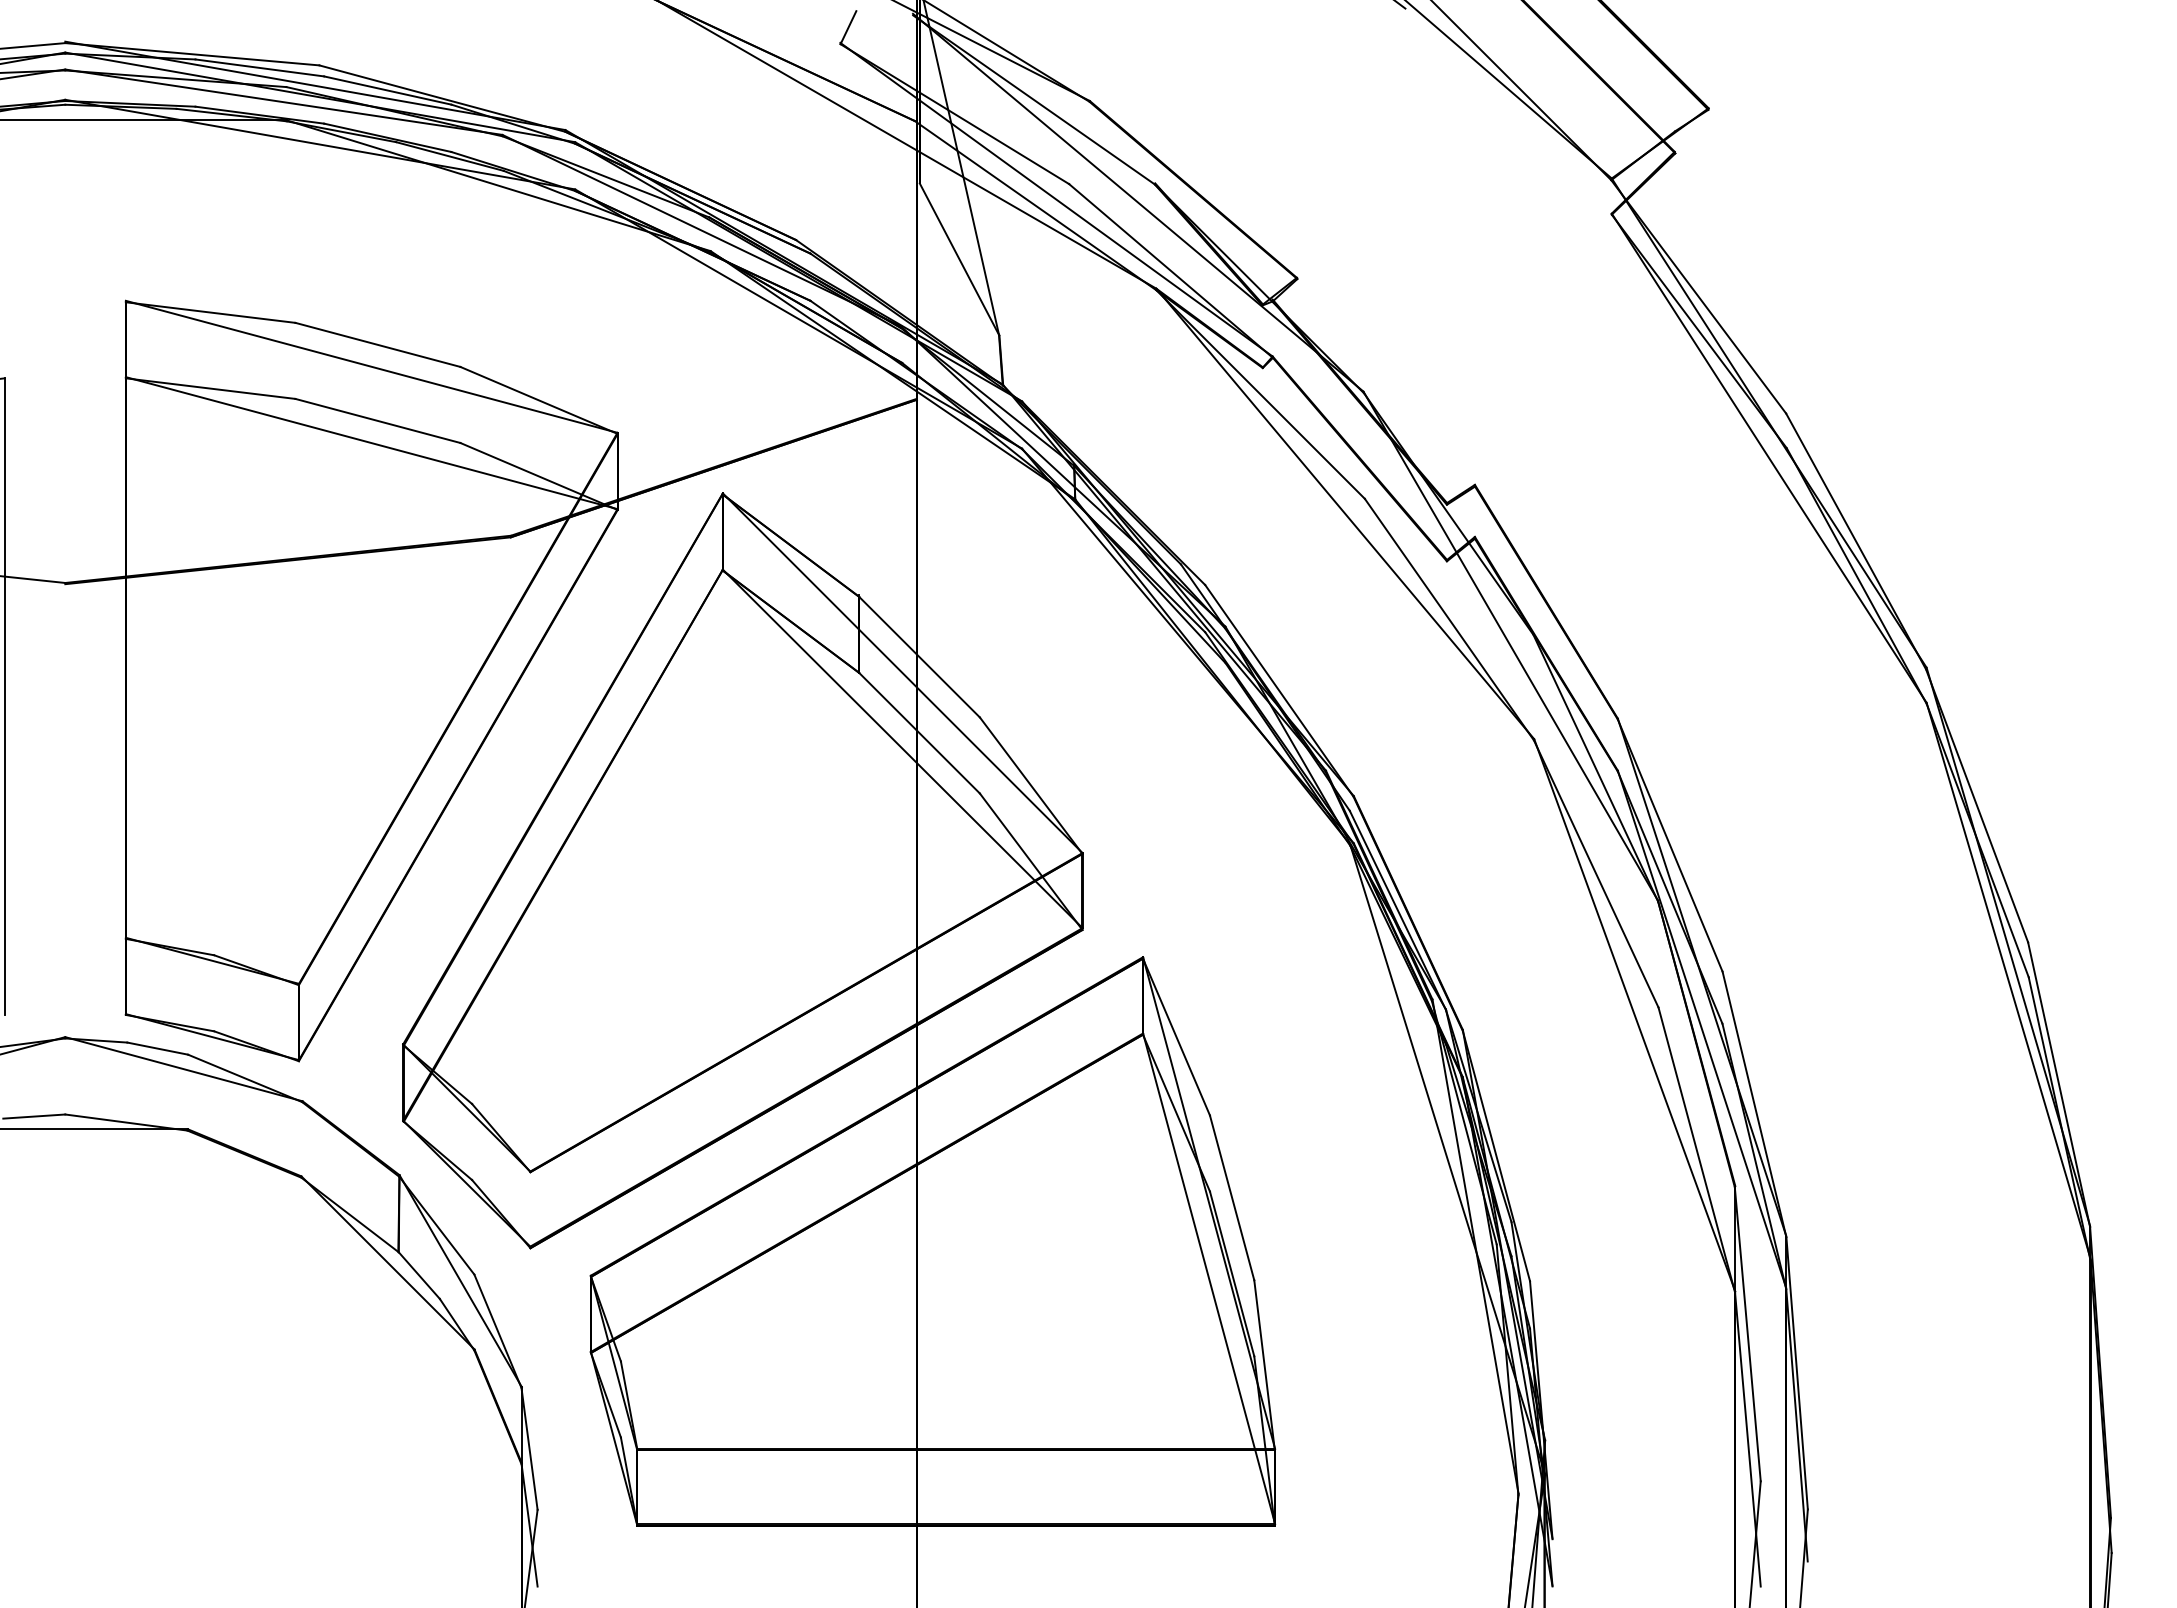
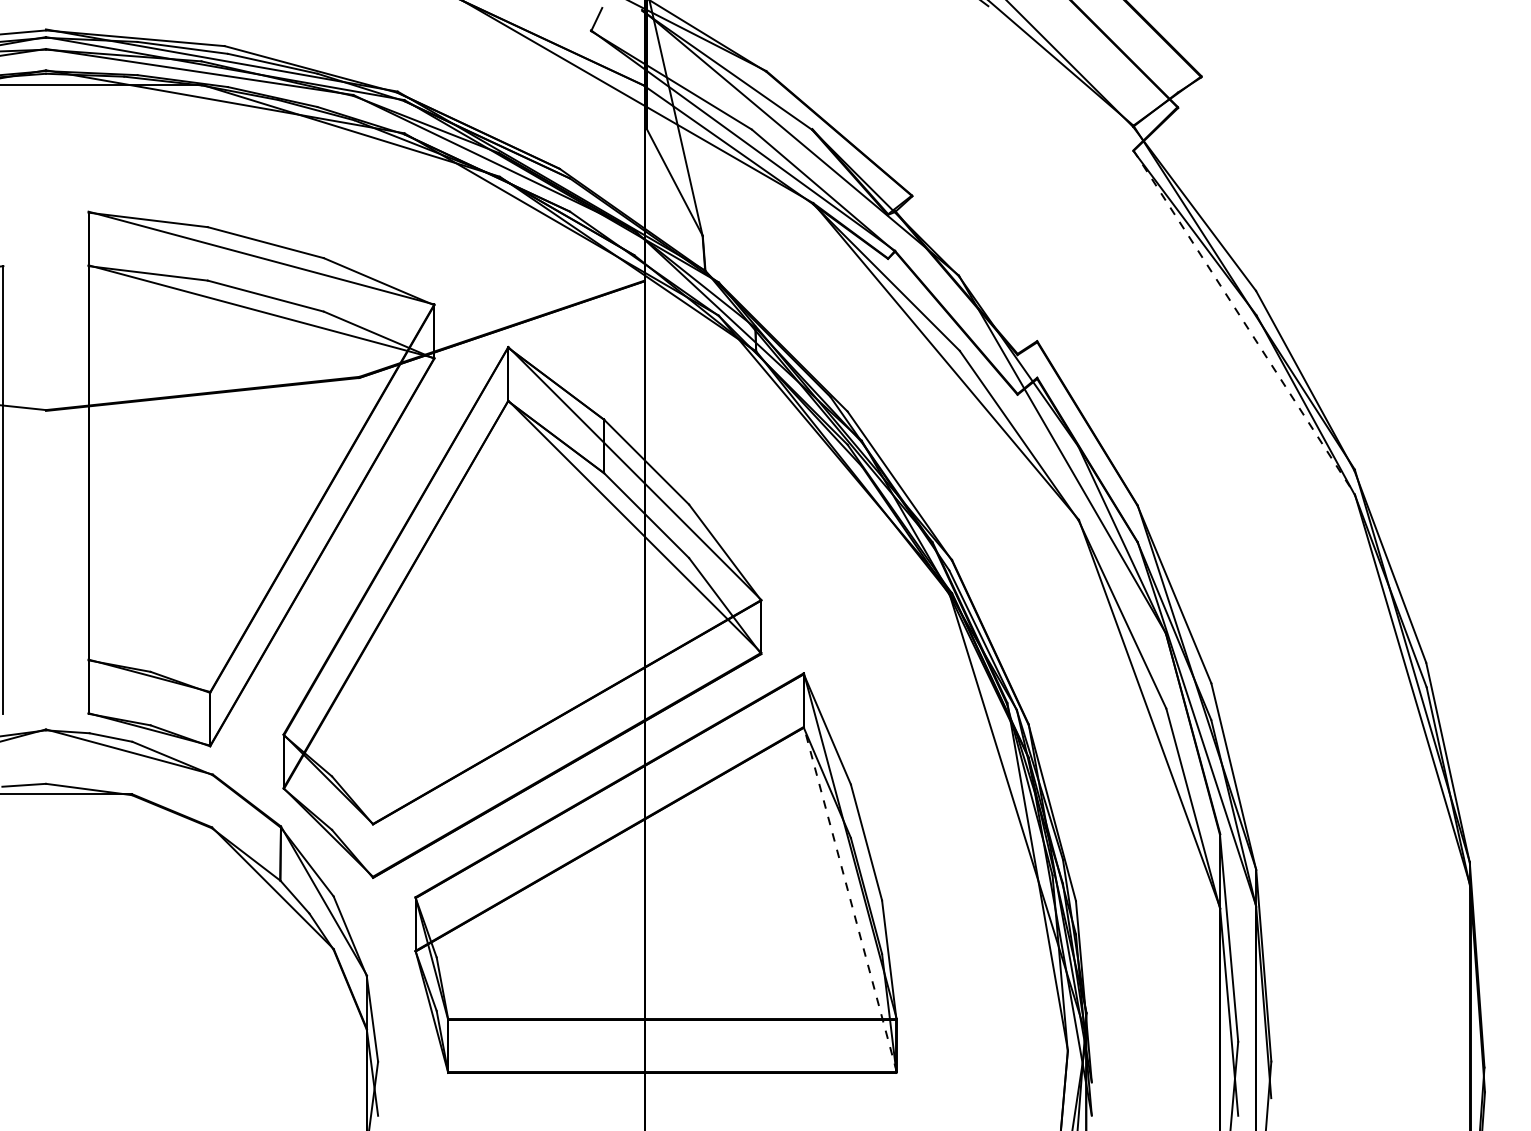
line: (1769, 458) -> (1244, 322), solid -> dashed
line: (1209, 1278) -> (850, 899), solid -> dashed

